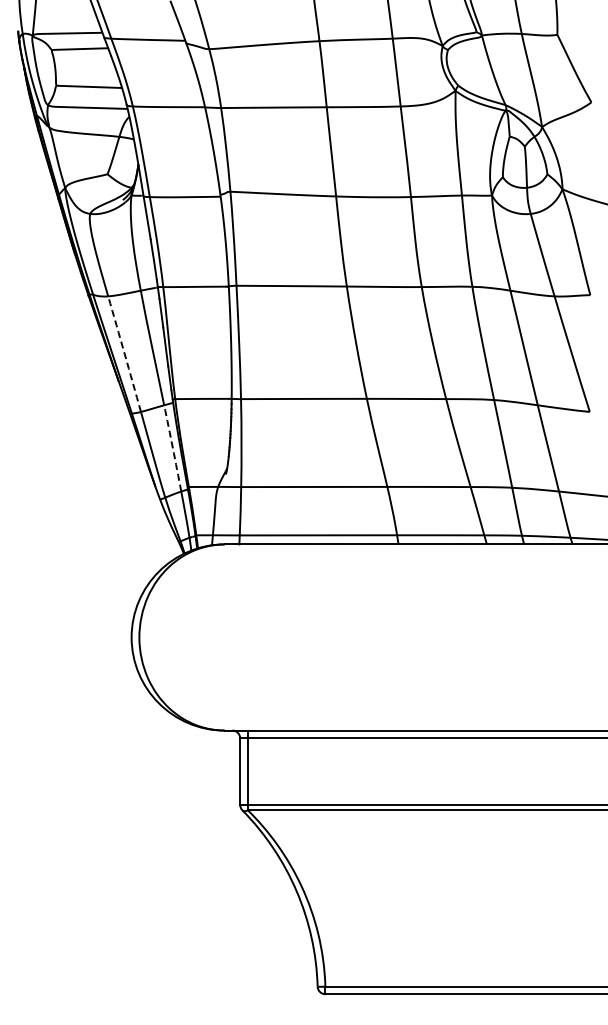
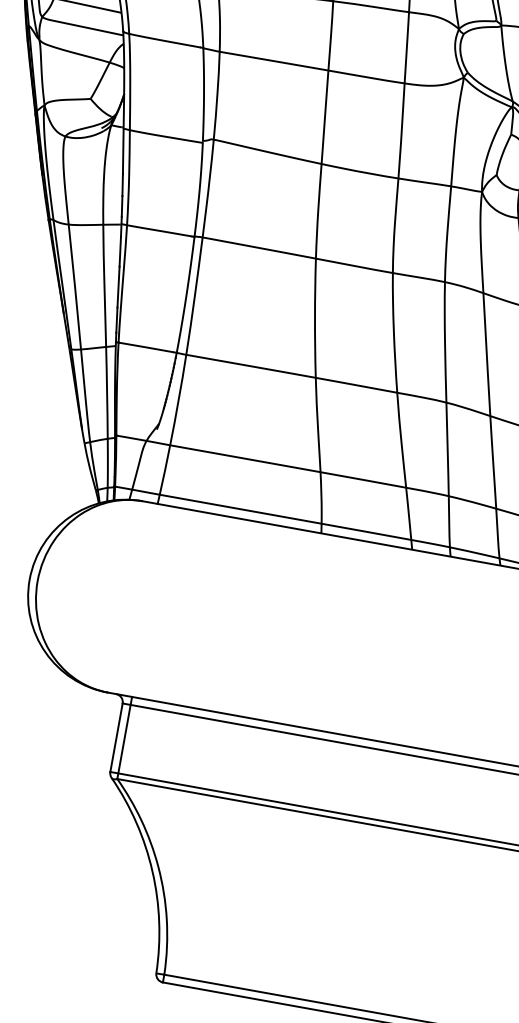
arc: (124, 354) -> (74, 287), dashed -> solid
arc: (172, 448) -> (106, 392), dashed -> solid

